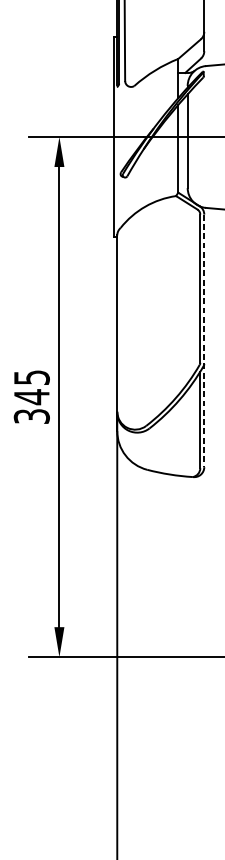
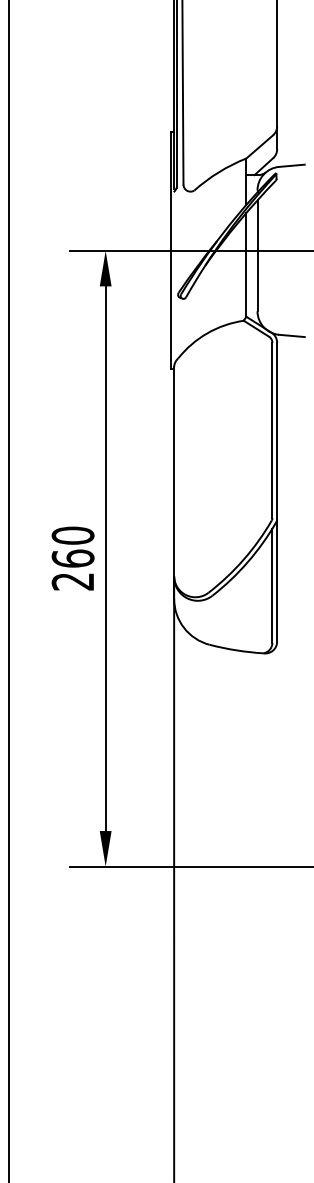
line: (204, 341) -> (277, 492), dashed -> solid
text: (31, 396) -> (72, 558), 345 -> 260

